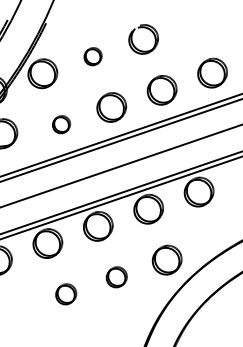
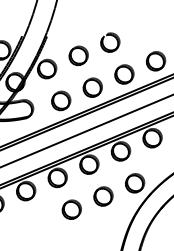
part: (92, 55) -> (78, 55), size x1.67
part: (61, 123) -> (61, 100), size x1.67
part: (116, 277) -> (103, 196), size x1.43
part: (65, 294) -> (71, 209), size x1.43

